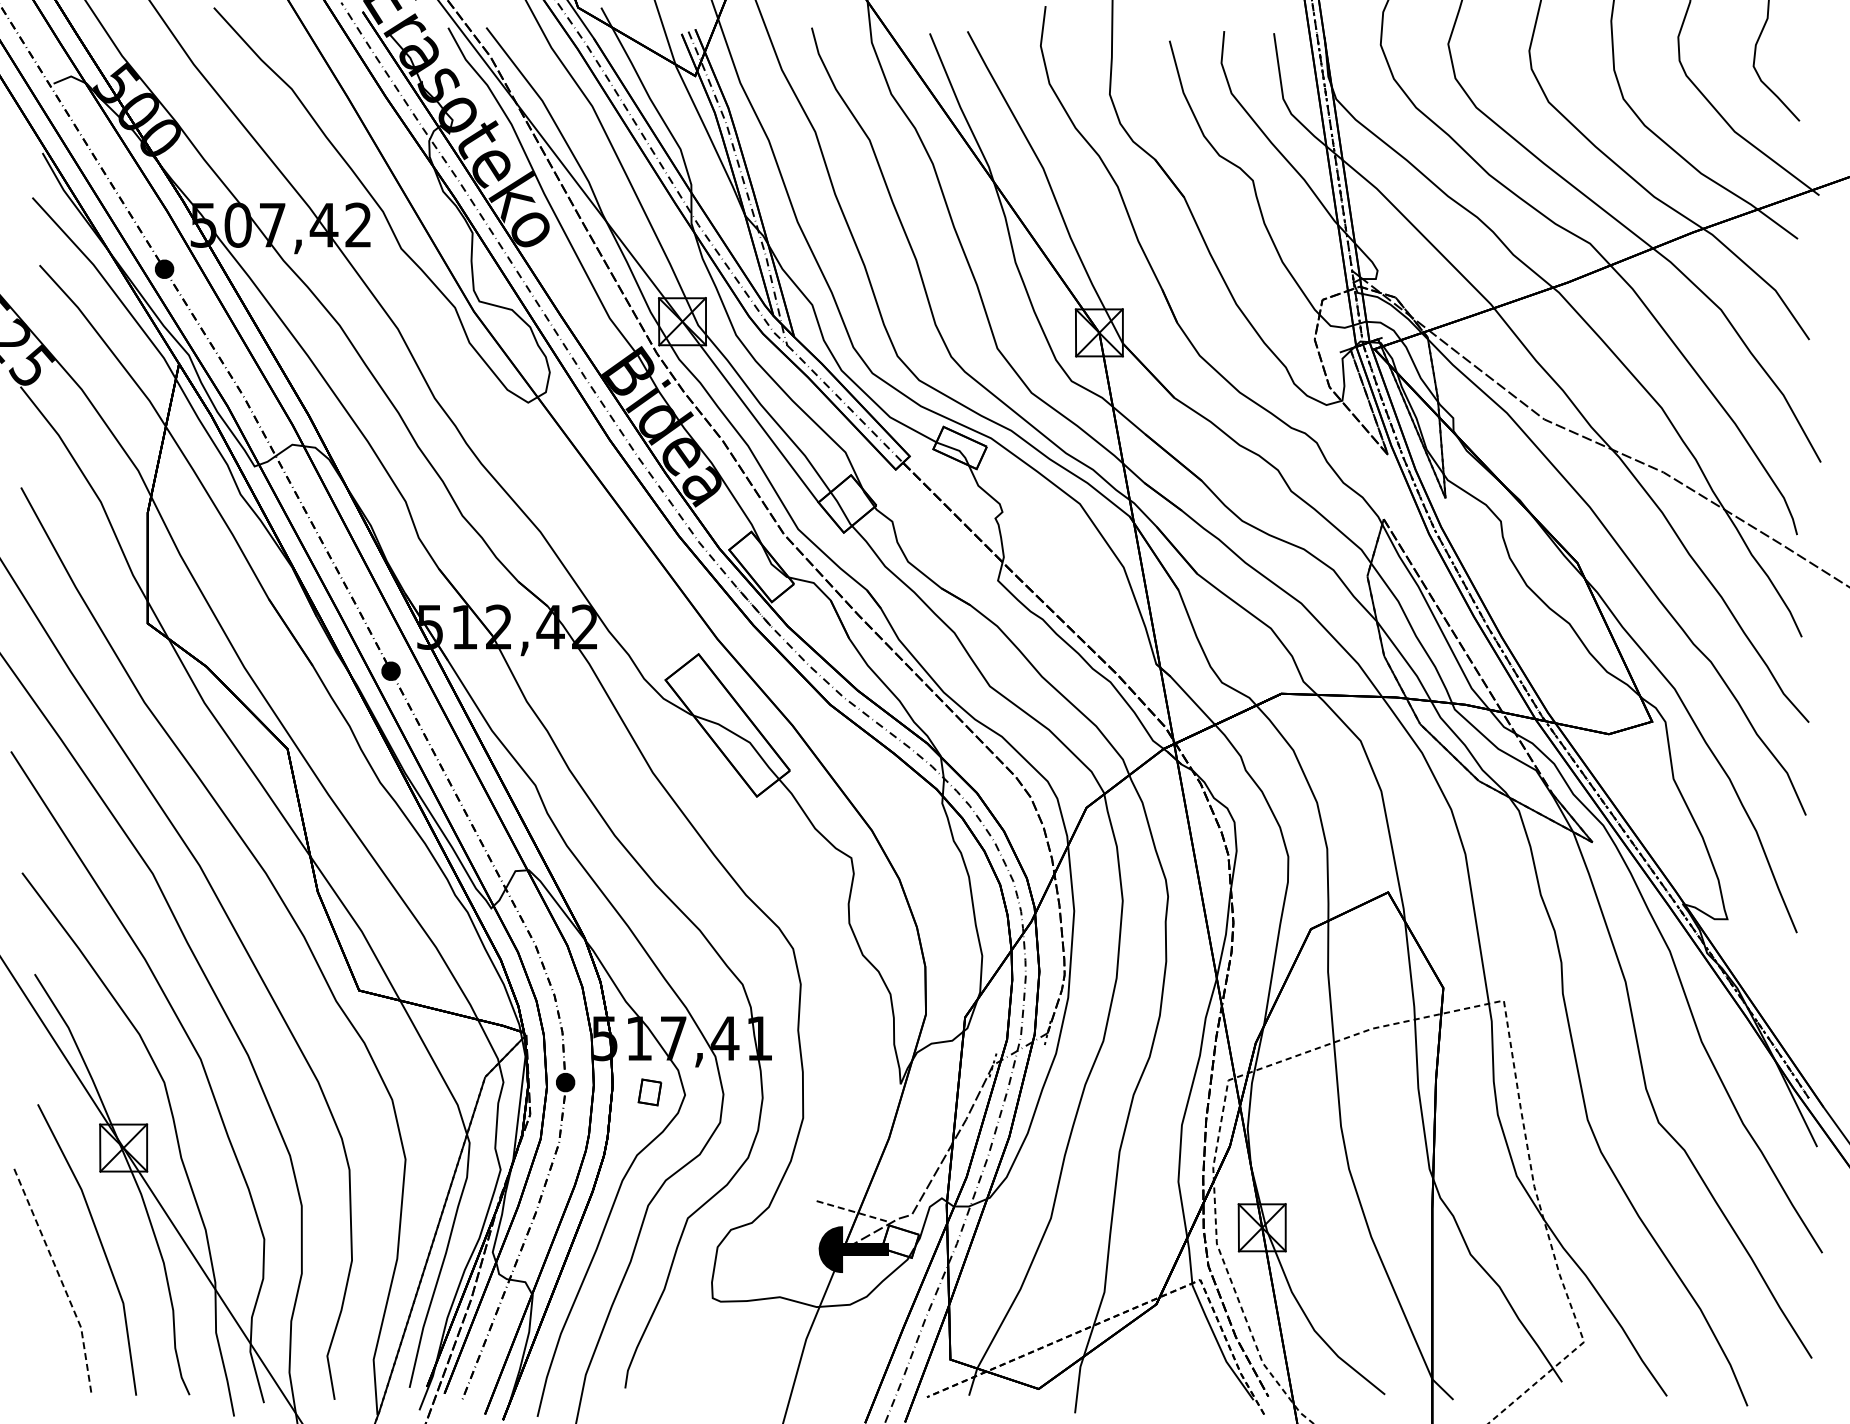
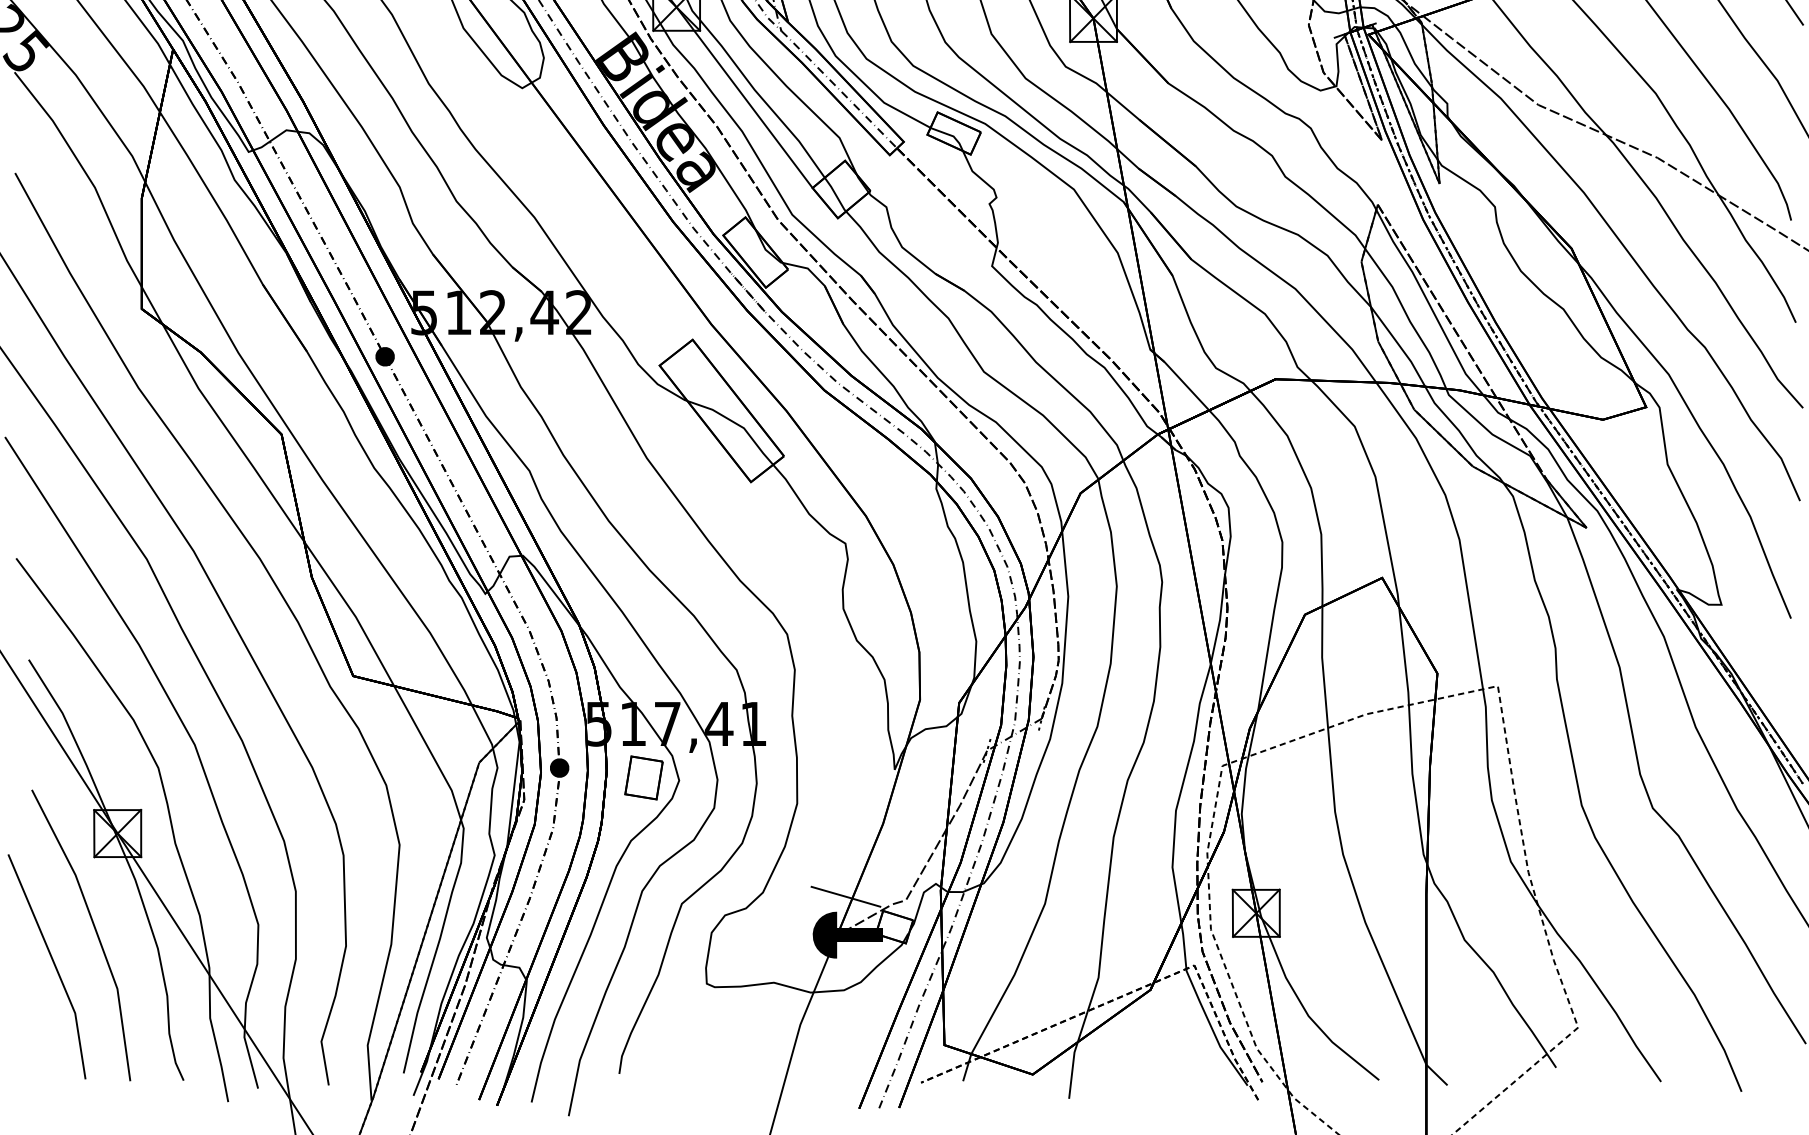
part: (649, 1092) -> (643, 778), size x1.67
line: (852, 1211) -> (846, 897), dashed -> solid
line: (61, 1280) -> (55, 966), dashed -> solid

